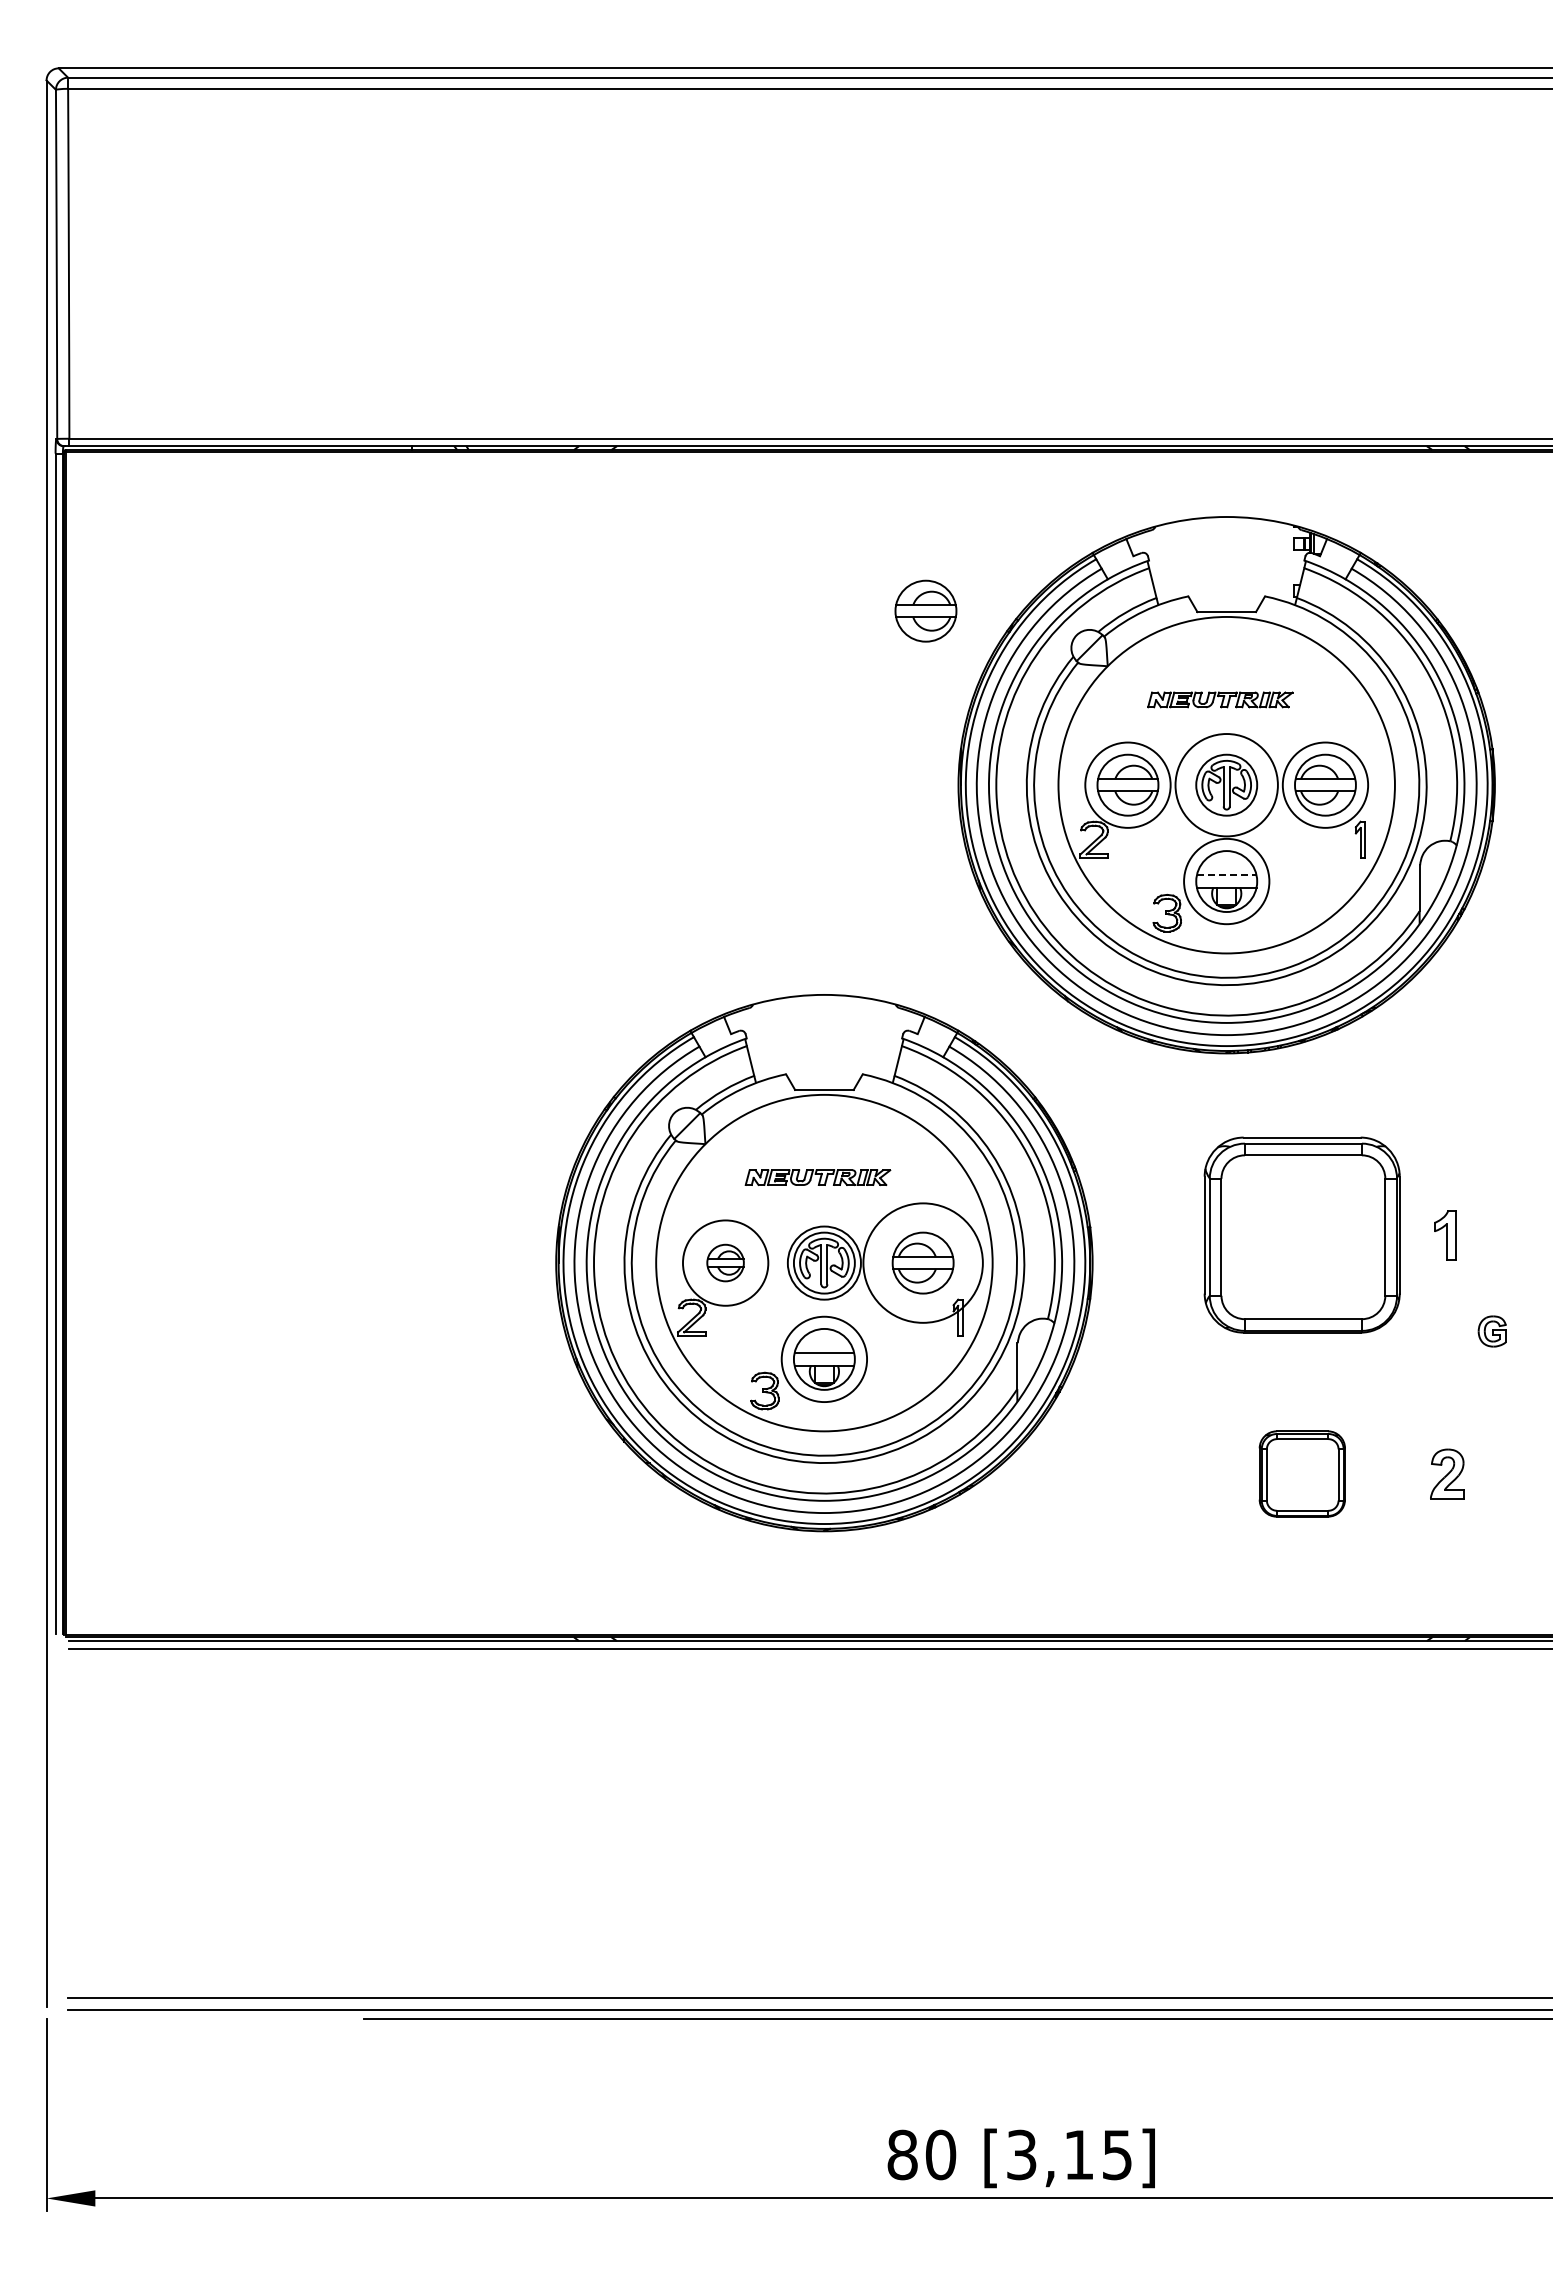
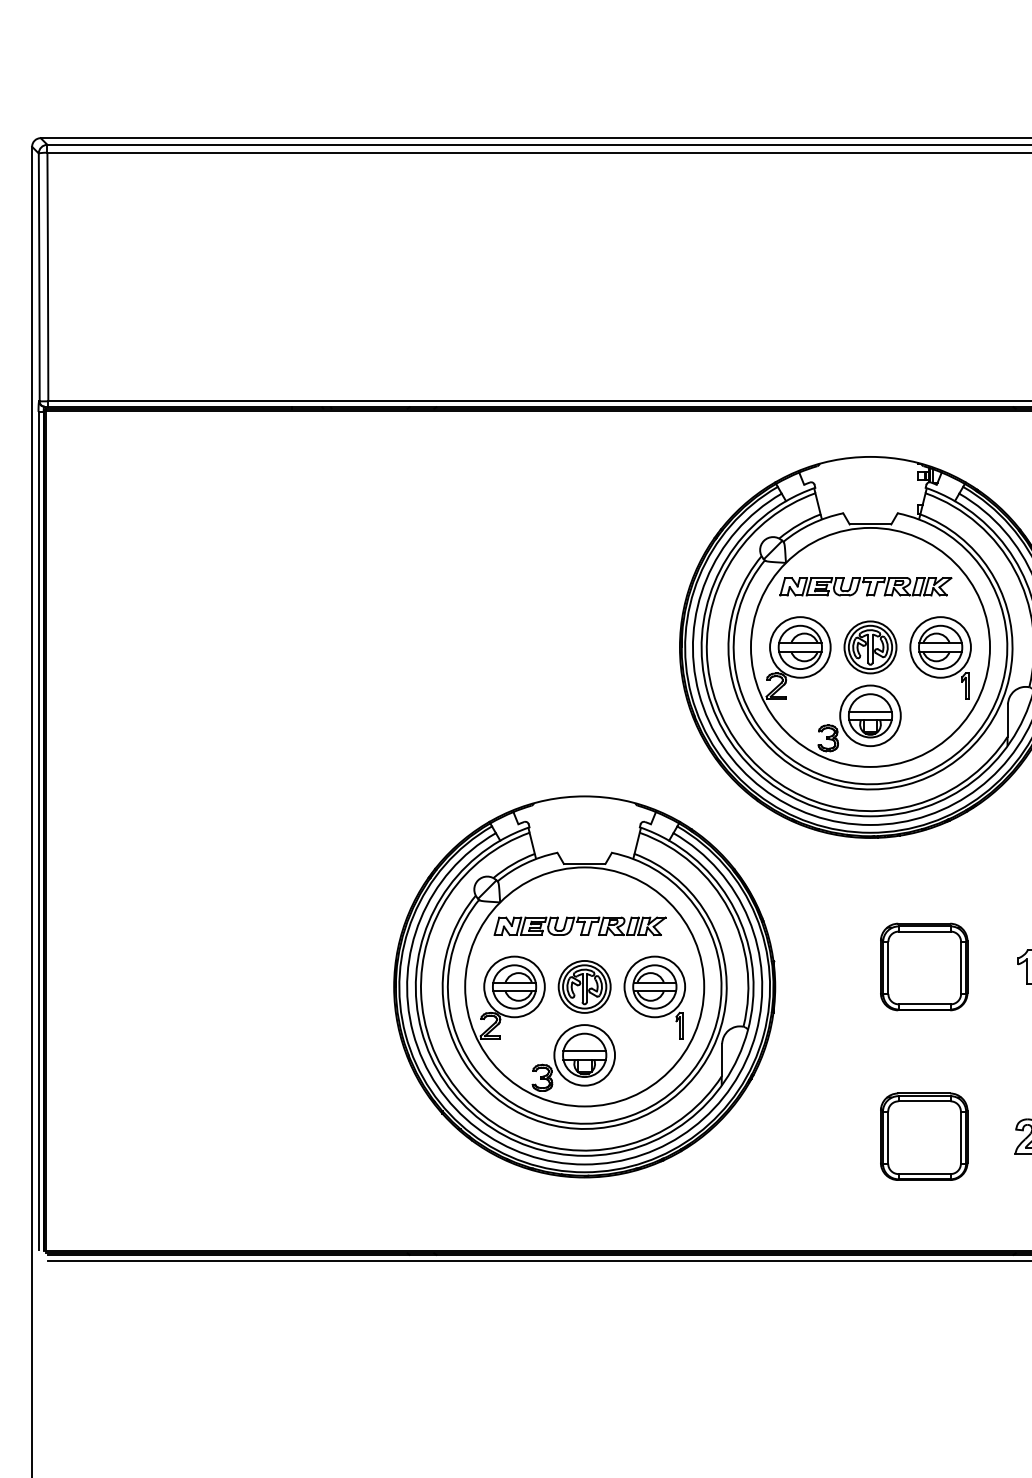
part: (925, 610) -> (656, 523), removed
part: (1220, 699) -> (866, 586), size x1.67
circle: (1226, 784) -> (870, 646), size x0.71
line: (1226, 875) -> (870, 711), dashed -> solid
part: (817, 1177) -> (579, 926), size x1.67
part: (1302, 1234) -> (924, 966), size x0.62
part: (725, 1262) -> (514, 986), size x1.67
circle: (922, 1262) -> (654, 986), size x0.71
part: (1302, 1473) -> (924, 1136), size x1.43

